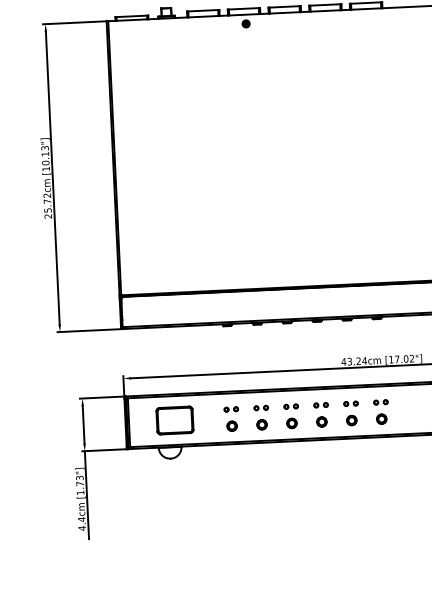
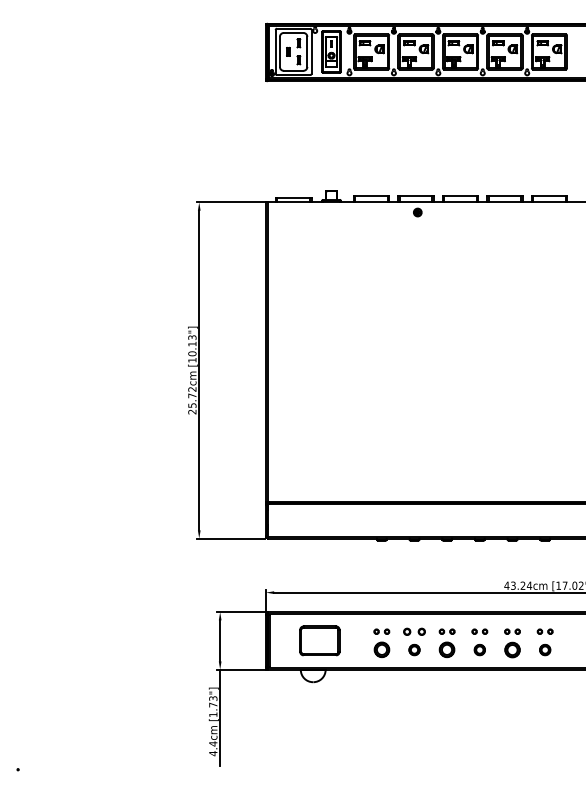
part: (261, 407) -> (414, 631), size x1.4
part: (351, 420) -> (512, 649), size x1.4
part: (292, 423) -> (447, 650), size x1.4
part: (231, 426) -> (381, 650), size x1.4

